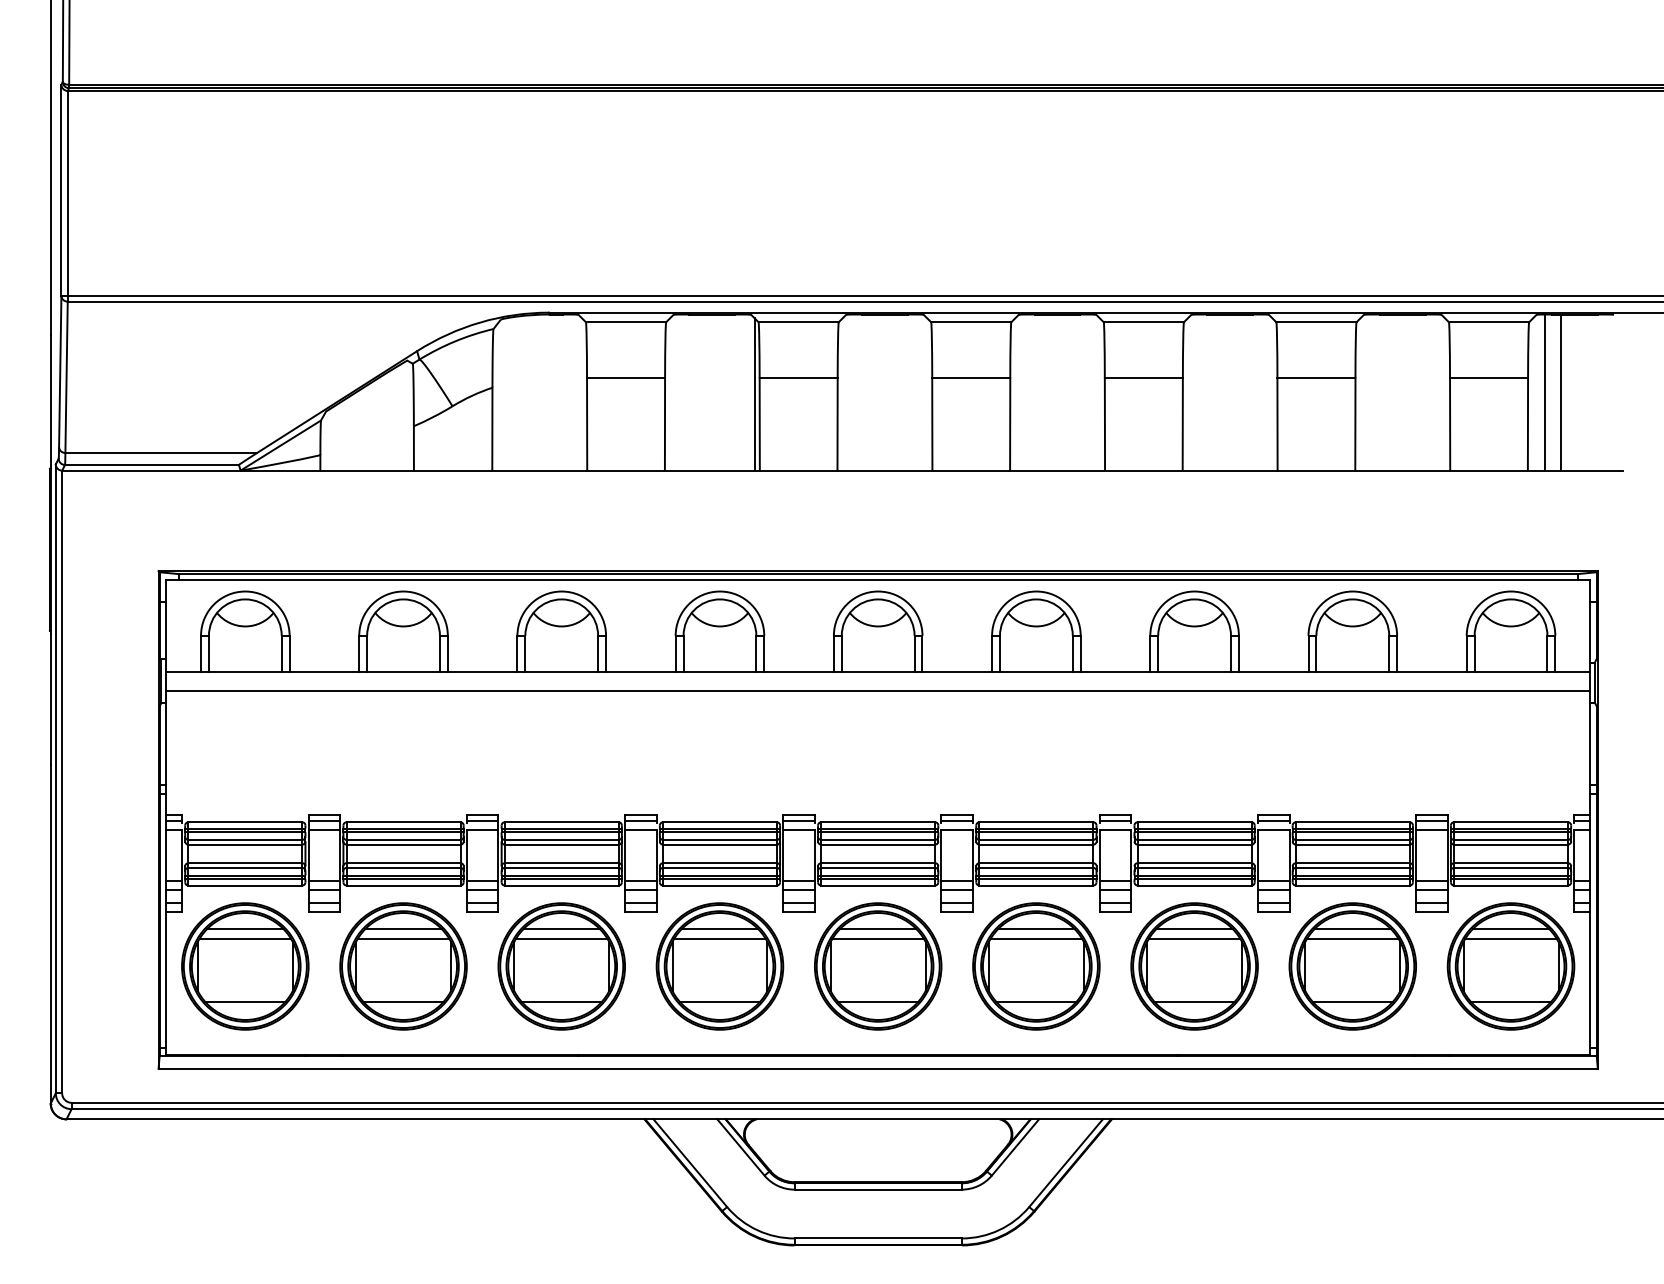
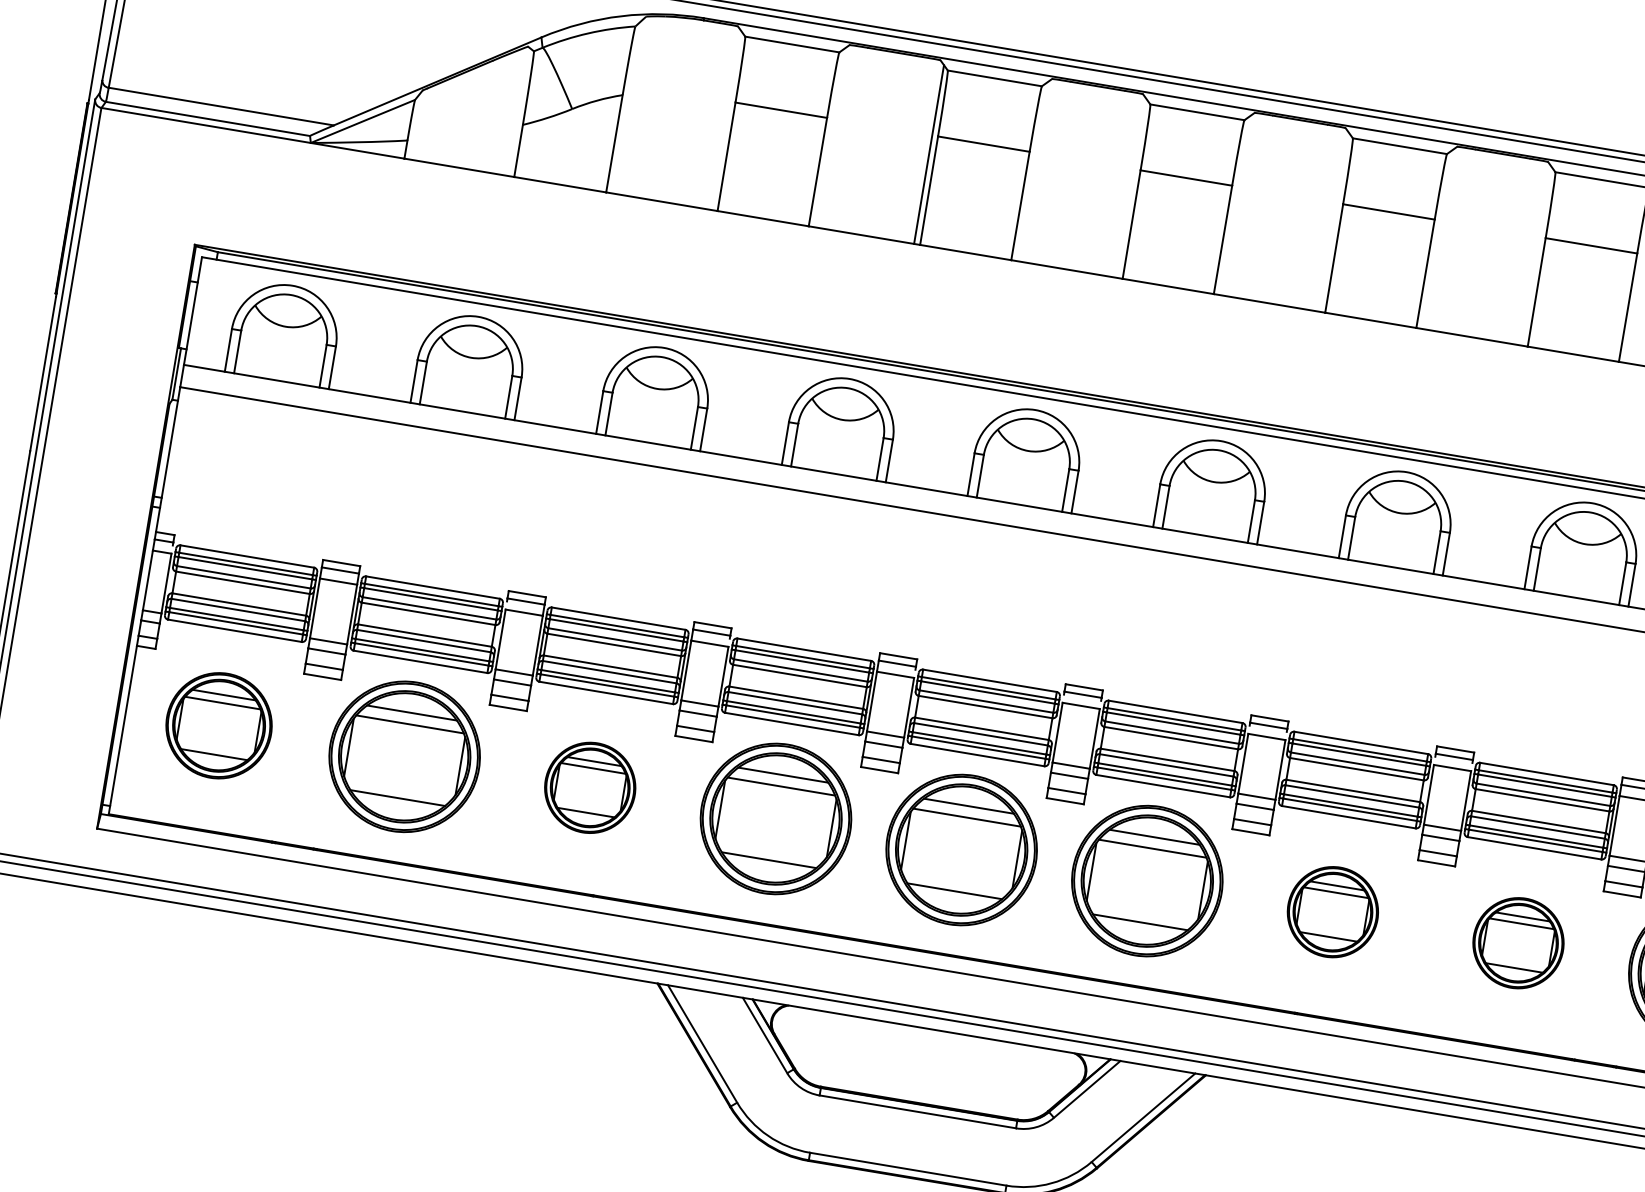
part: (245, 966) -> (219, 725), size x0.7
part: (561, 966) -> (590, 787), size x0.6
part: (1194, 966) -> (1332, 912), size x0.6
part: (1352, 966) -> (1518, 943), size x0.6

